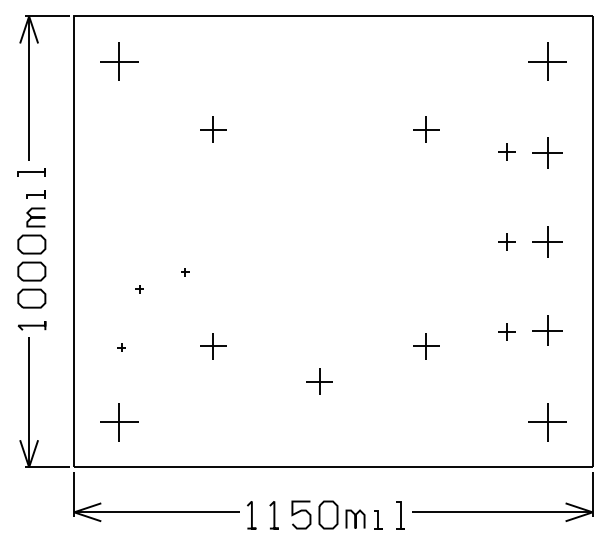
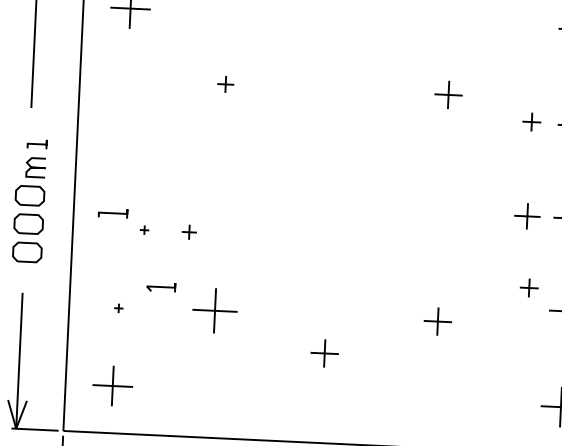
part: (213, 129) -> (225, 84), size x0.6
line: (31, 172) -> (112, 213), moved
part: (506, 241) -> (526, 216), size x1.4
part: (185, 272) -> (189, 232), size x1.6
part: (139, 289) -> (144, 230), moved
line: (31, 325) -> (160, 286), moved
part: (506, 331) -> (528, 287), moved
part: (213, 346) -> (215, 311), size x1.6

